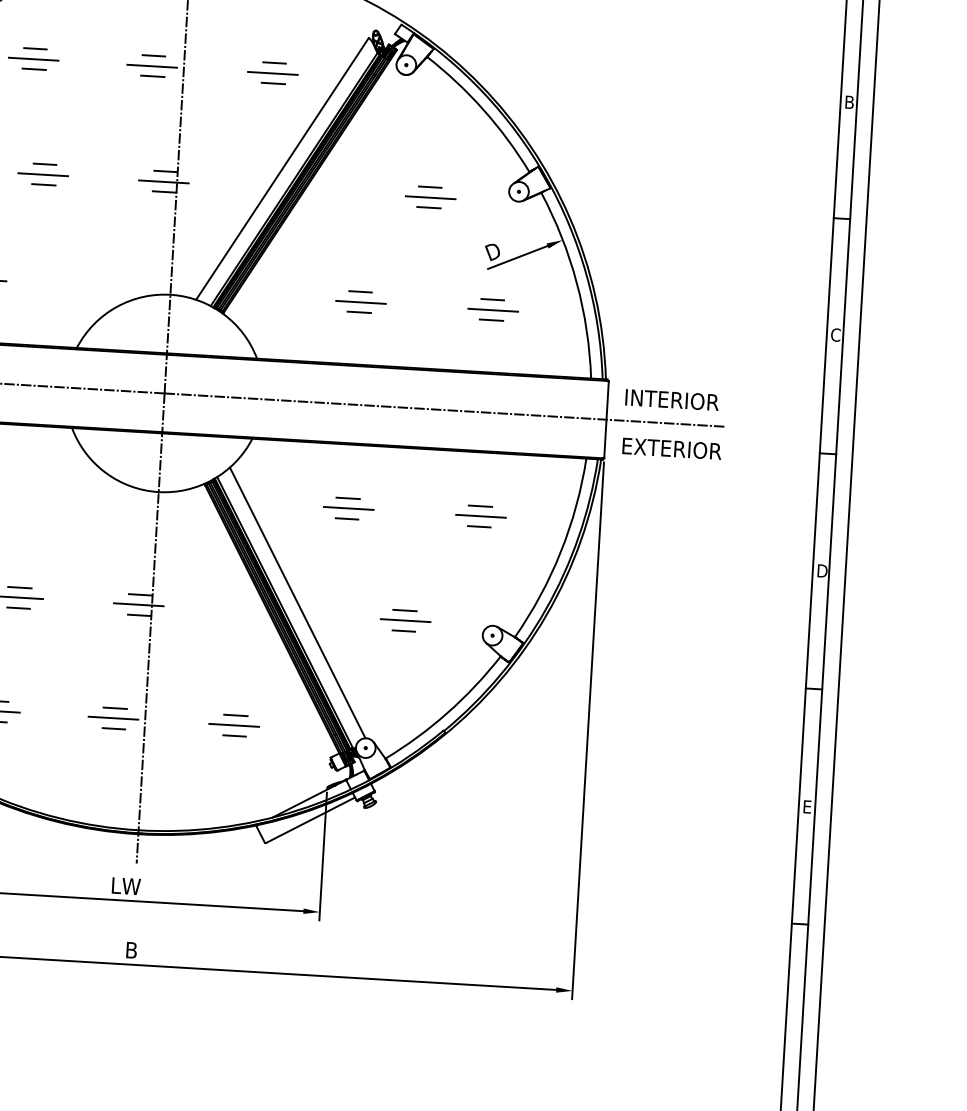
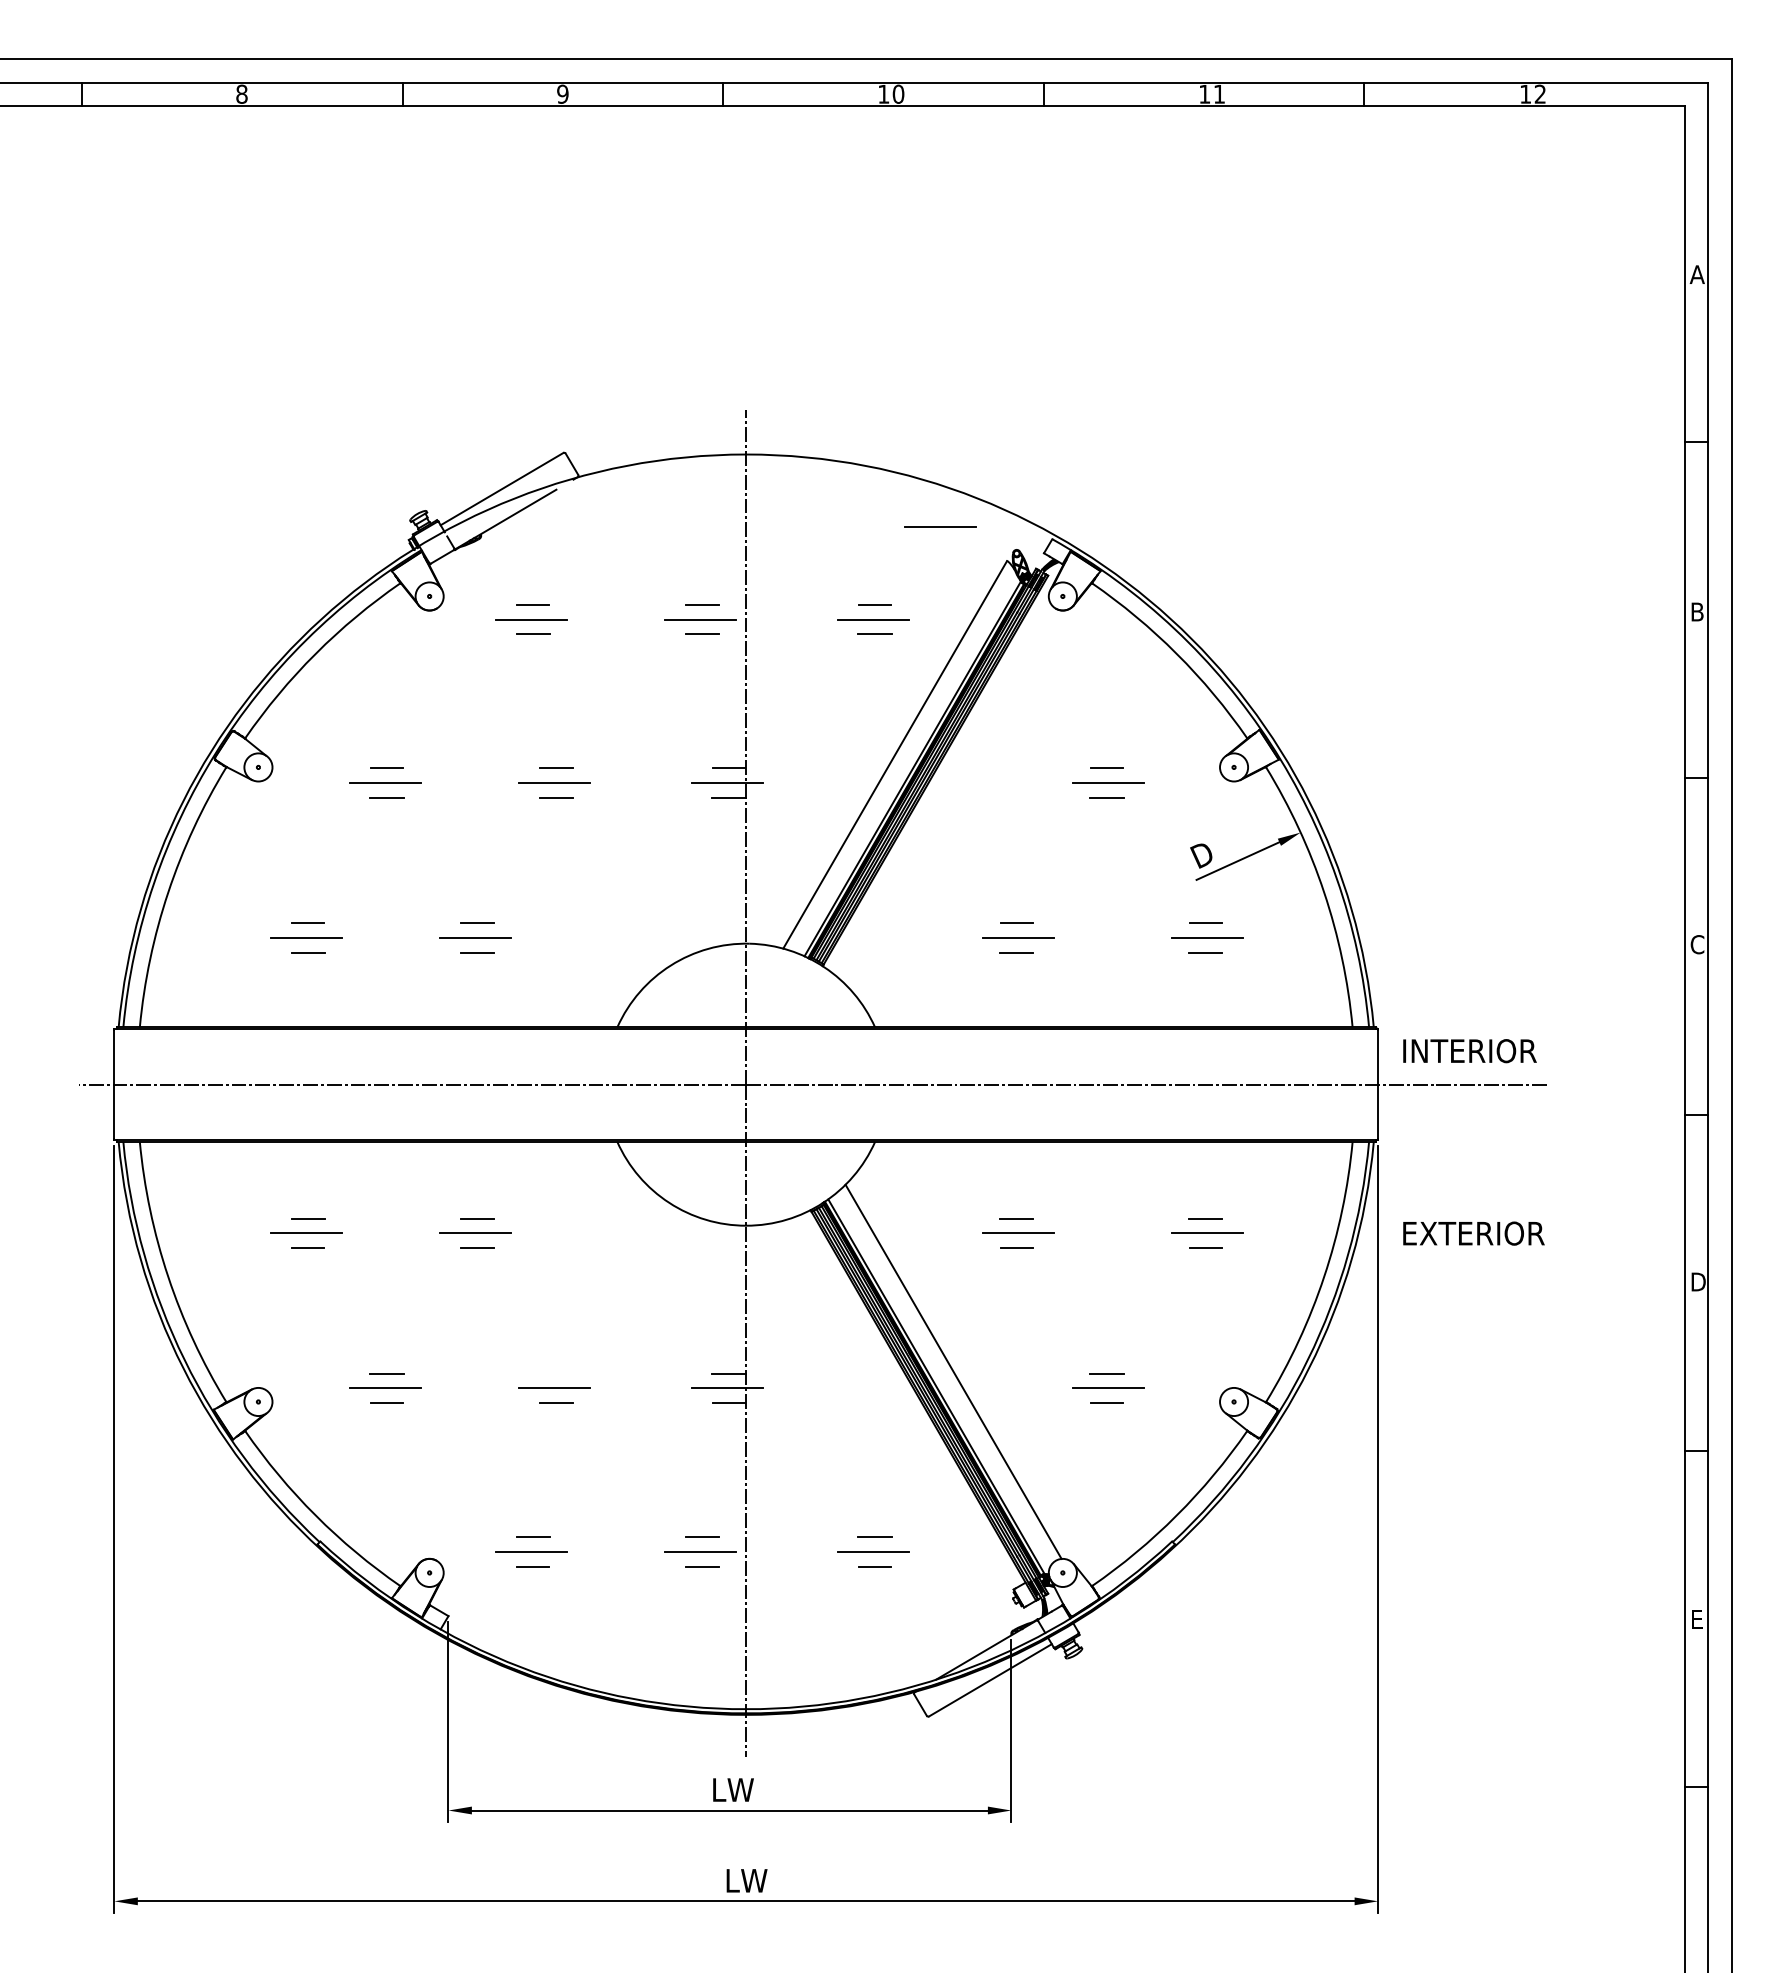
line: (323, 11) -> (940, 526), added
text: (671, 448) -> (1473, 1233), moved
line: (19, 587) -> (556, 1373), removed
text: (131, 950) -> (746, 1880), B -> LW

